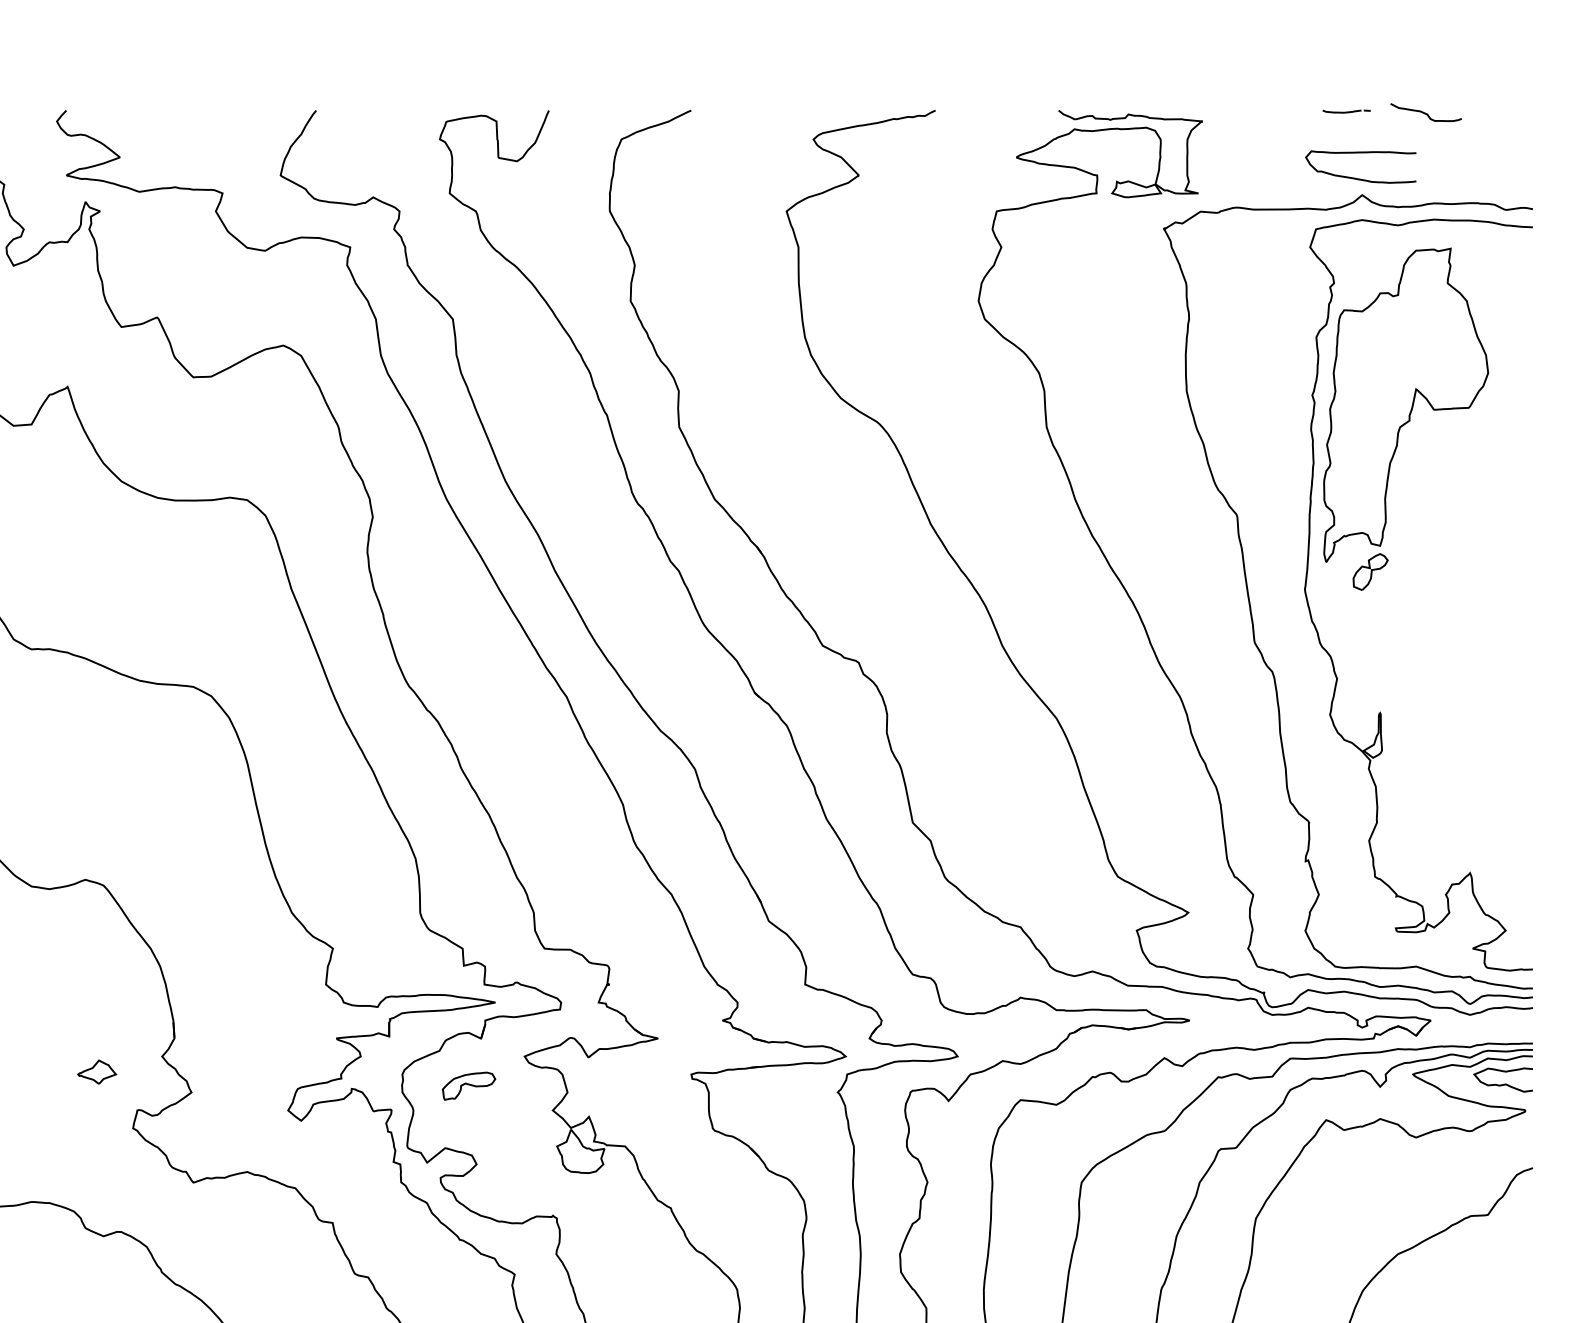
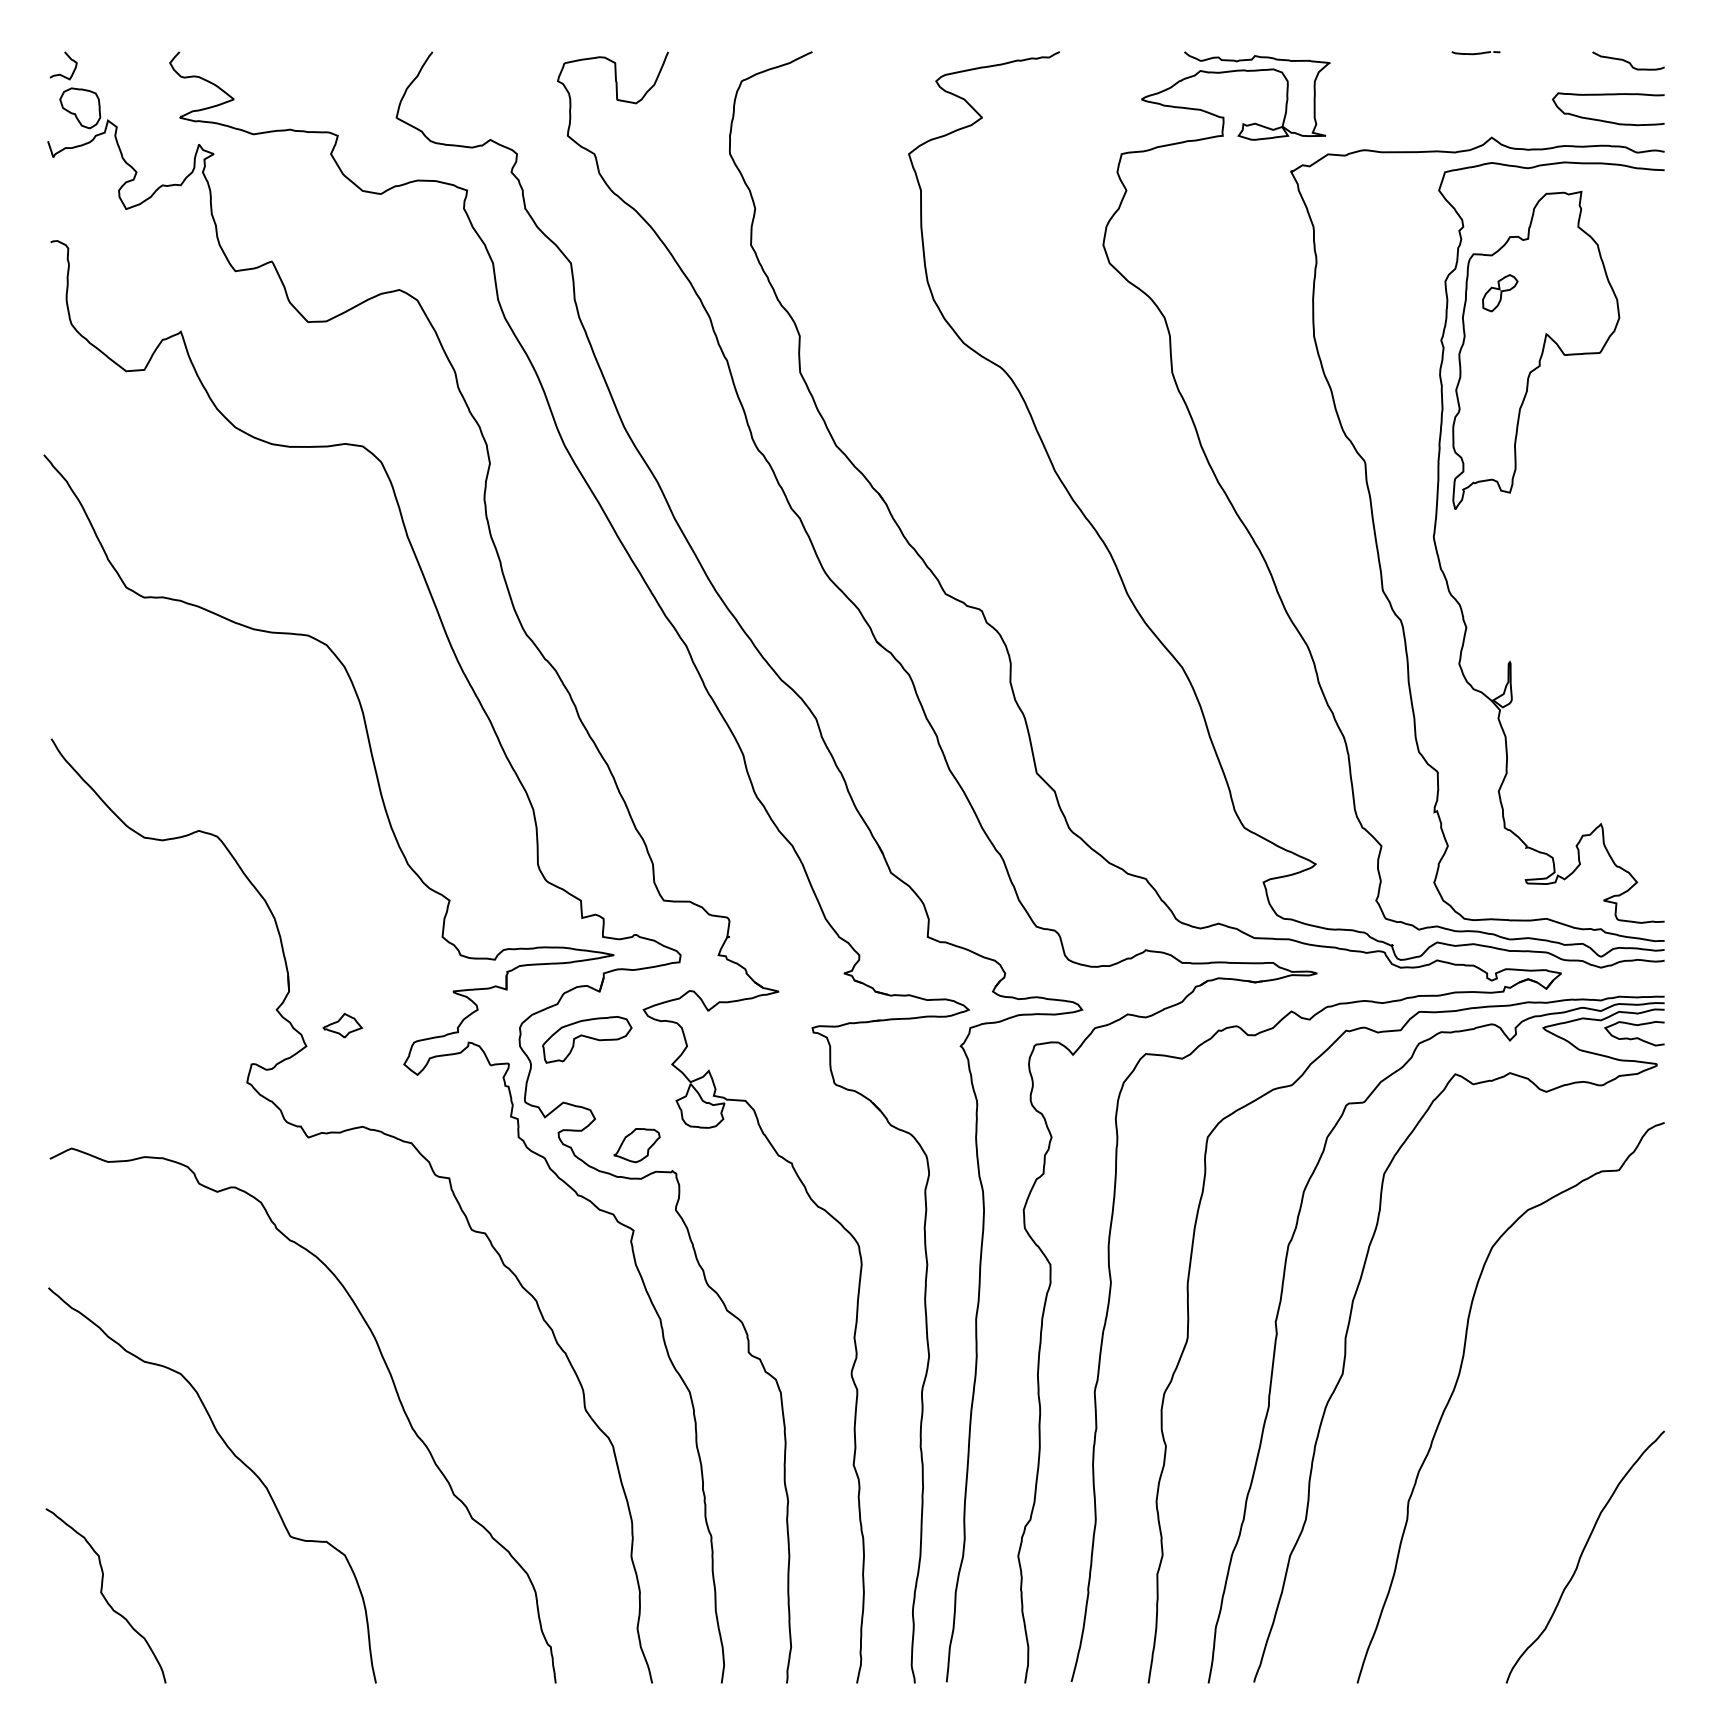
curve: (1426, 113) -> (1628, 61), moved
curve: (1358, 178) -> (1606, 120), moved
part: (1370, 572) -> (1500, 293), moved
part: (96, 1071) -> (342, 1025), moved
part: (469, 1085) -> (587, 1039), size x1.67
part: (517, 1190) -> (636, 1145), added

